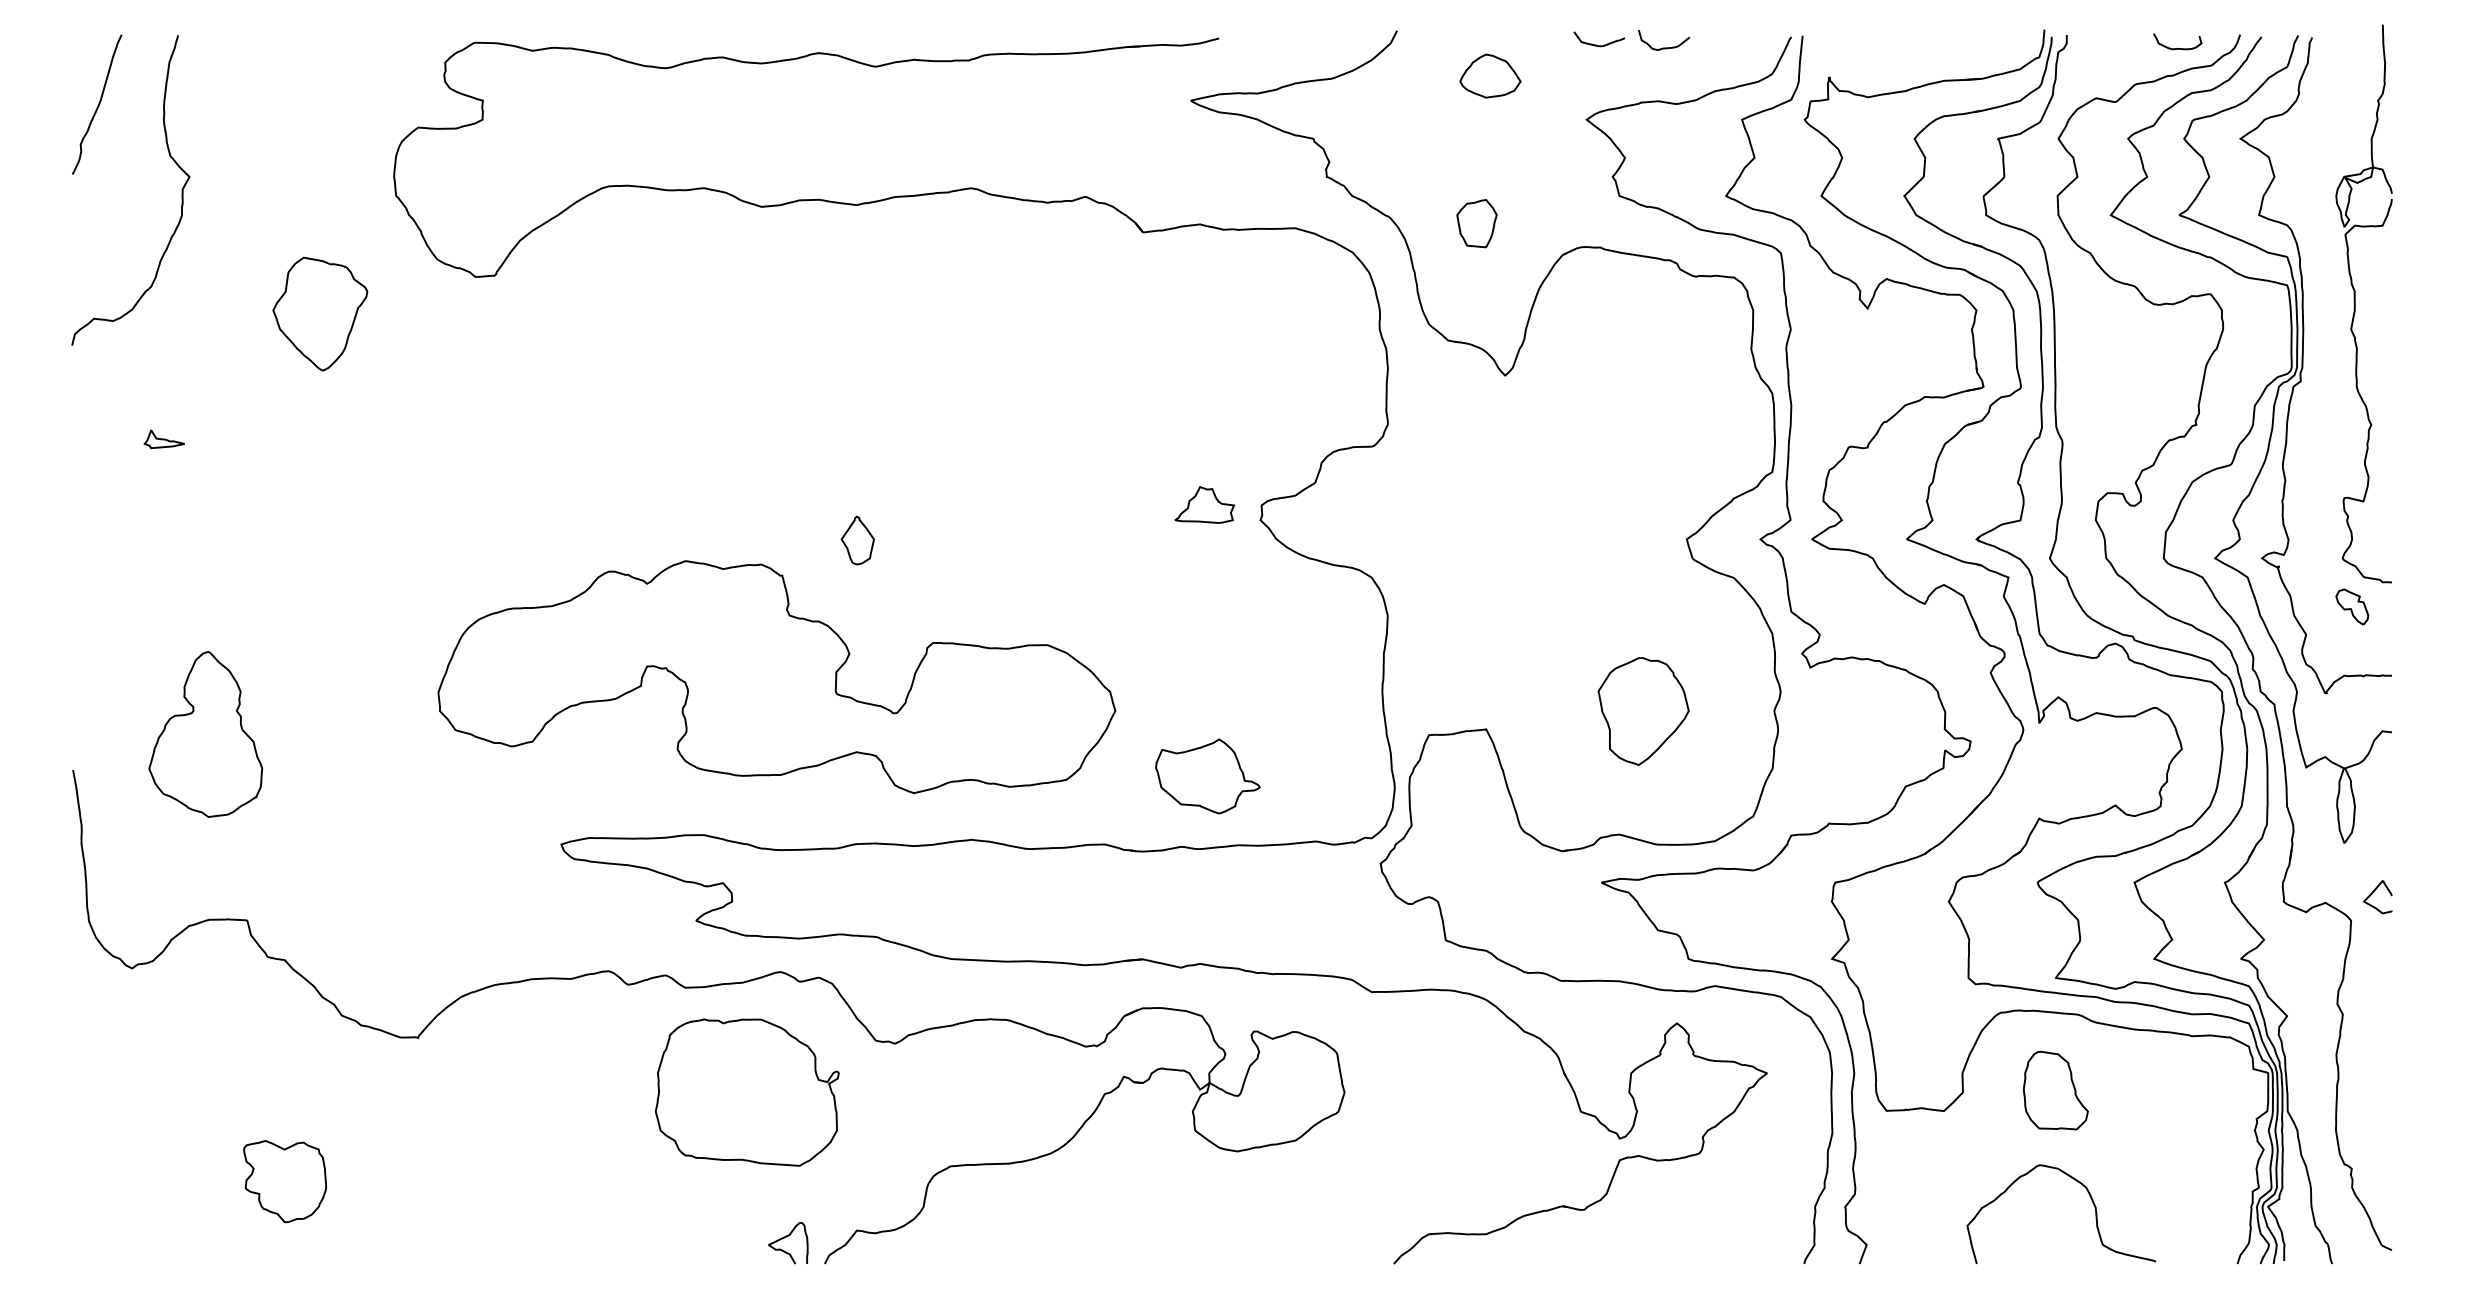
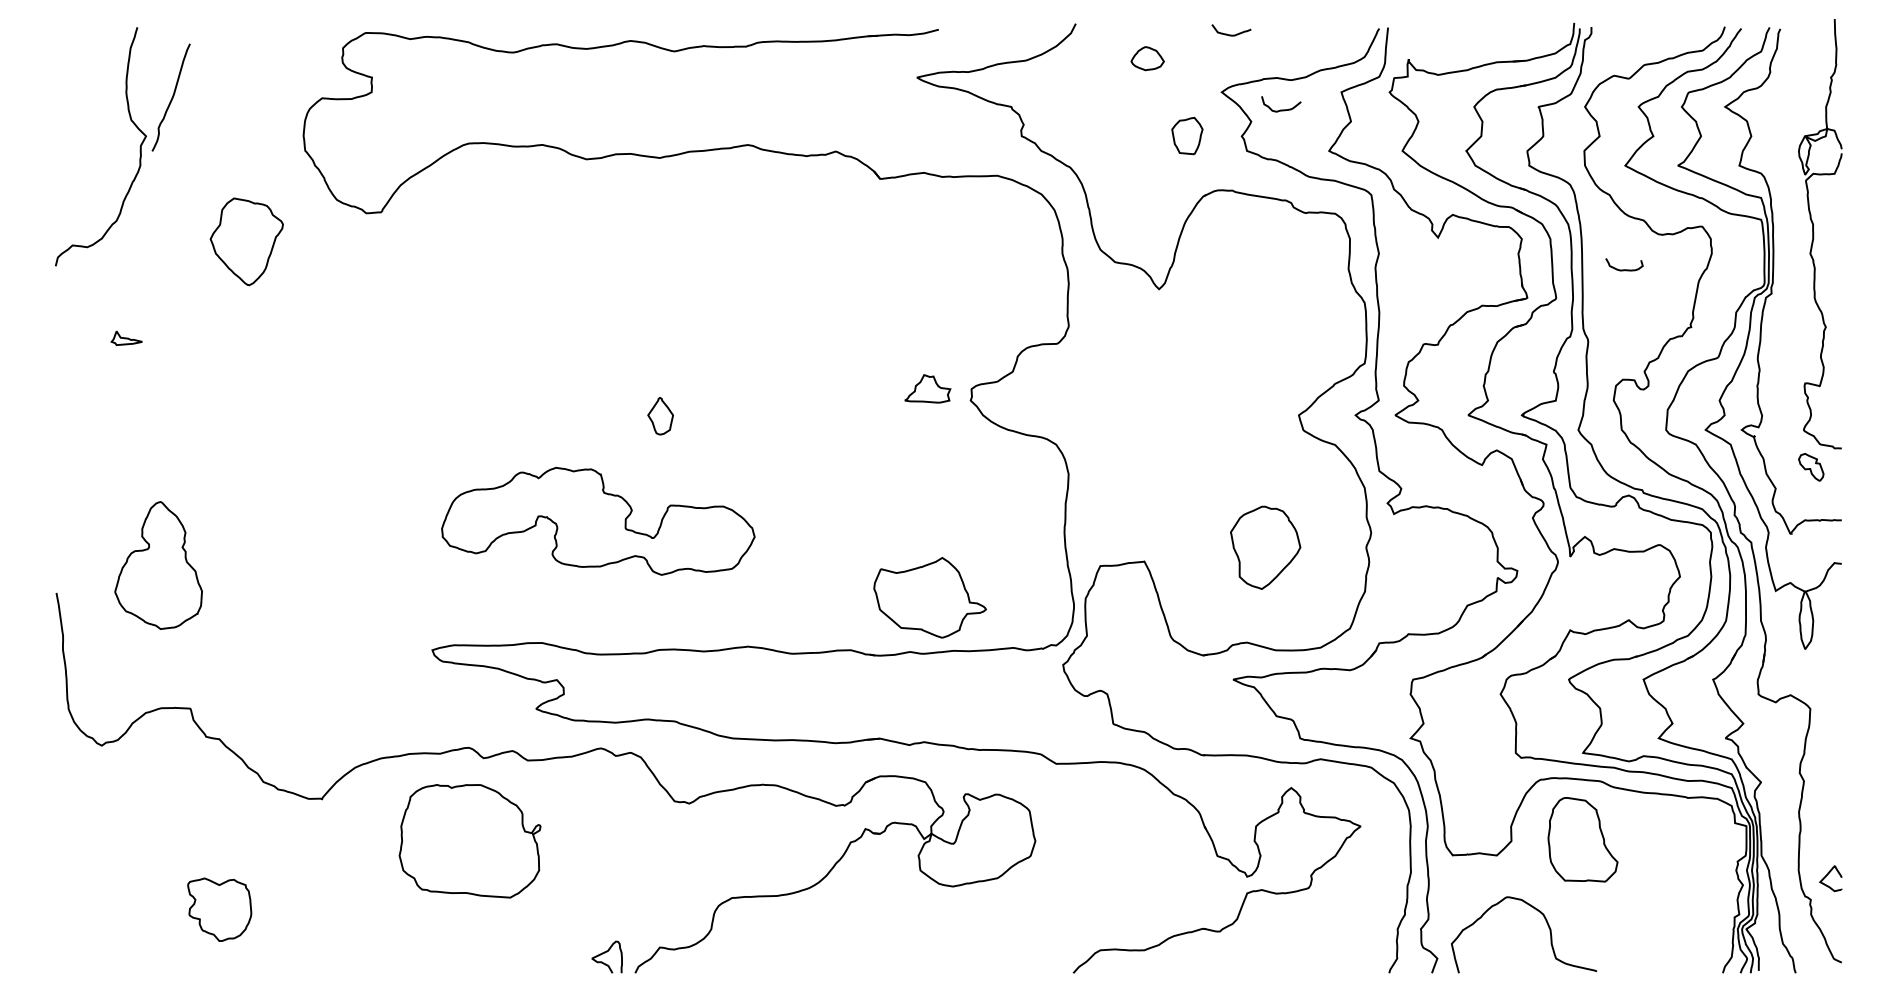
curve: (1663, 47) -> (1280, 109), moved
curve: (2178, 47) -> (1625, 269), moved
part: (1490, 75) -> (1147, 58), size x0.7
curve: (98, 104) -> (172, 97), moved
part: (1476, 223) -> (1187, 135), moved
part: (776, 676) -> (598, 520), size x0.6
part: (1207, 776) -> (929, 597), size x1.4
curve: (2373, 893) -> (1827, 875), moved
part: (2055, 1090) -> (1582, 839), size x1.4
part: (746, 1092) -> (469, 841), moved
curve: (2092, 1203) -> (1548, 926), moved

